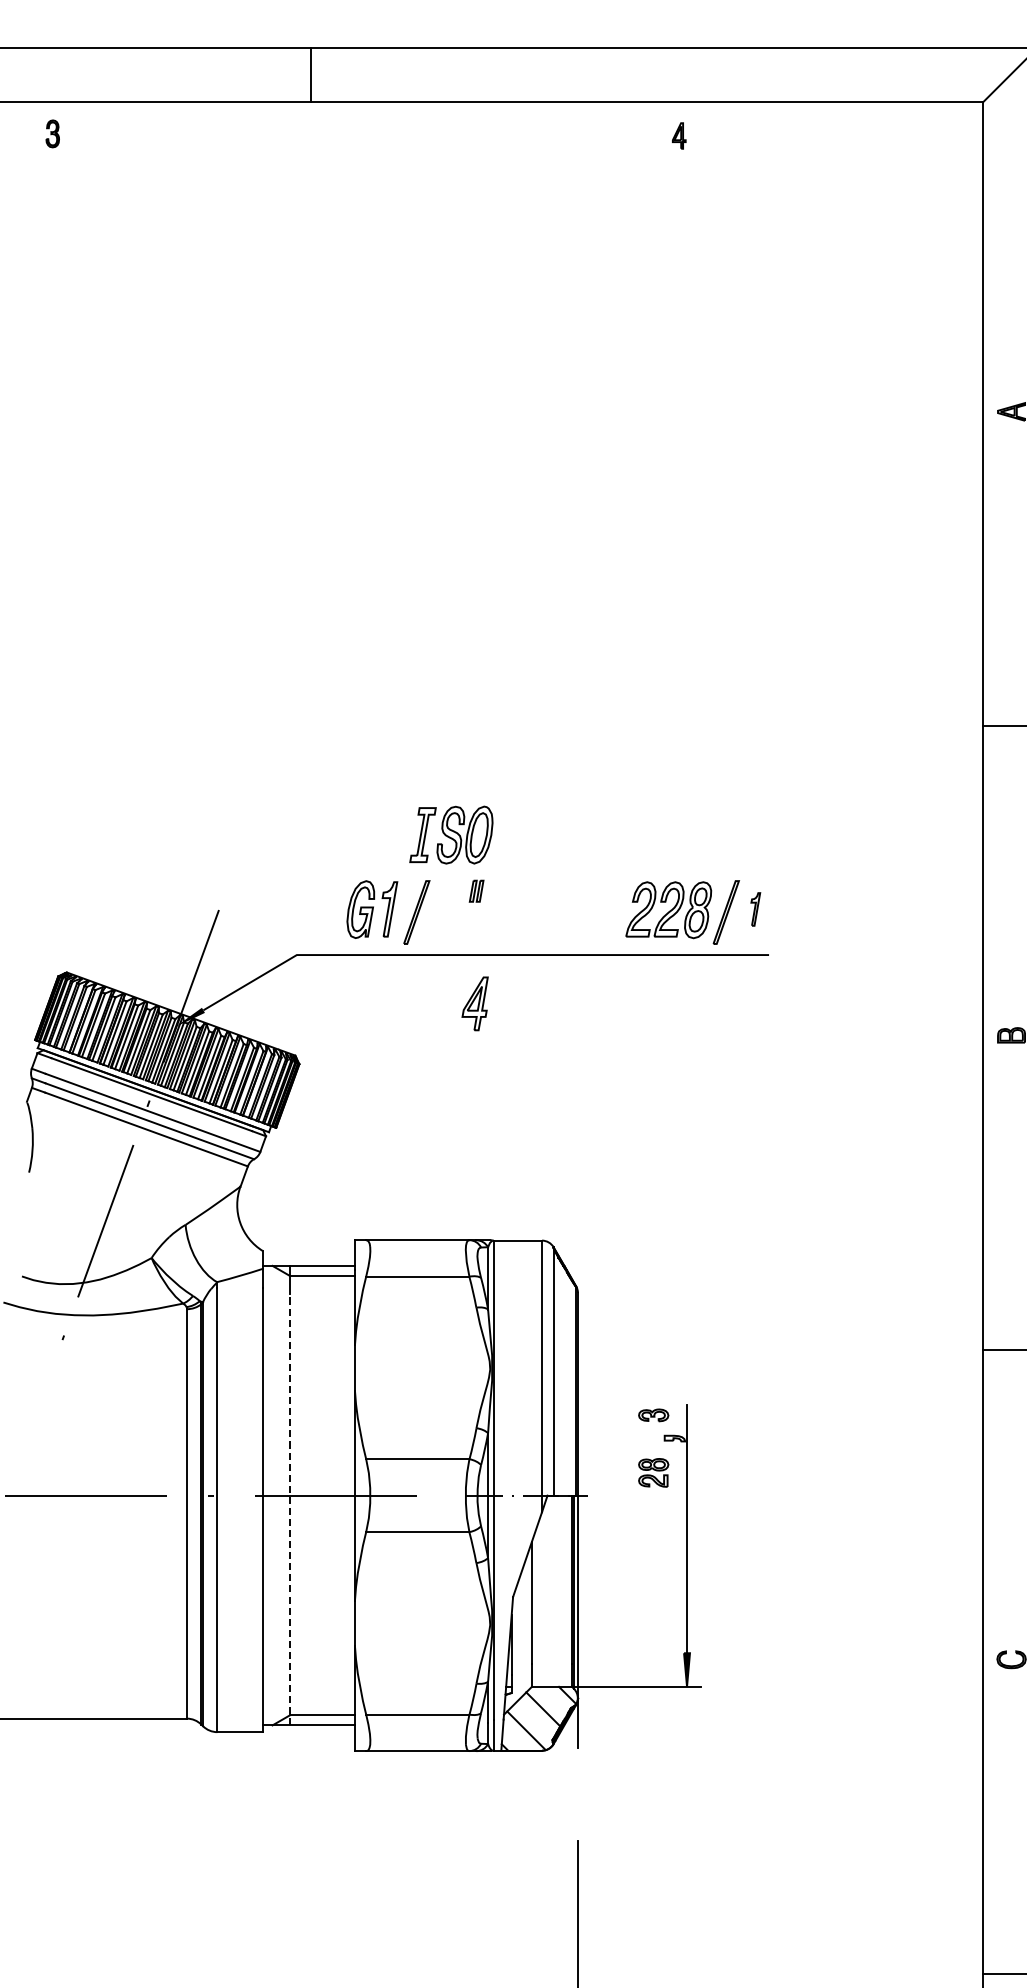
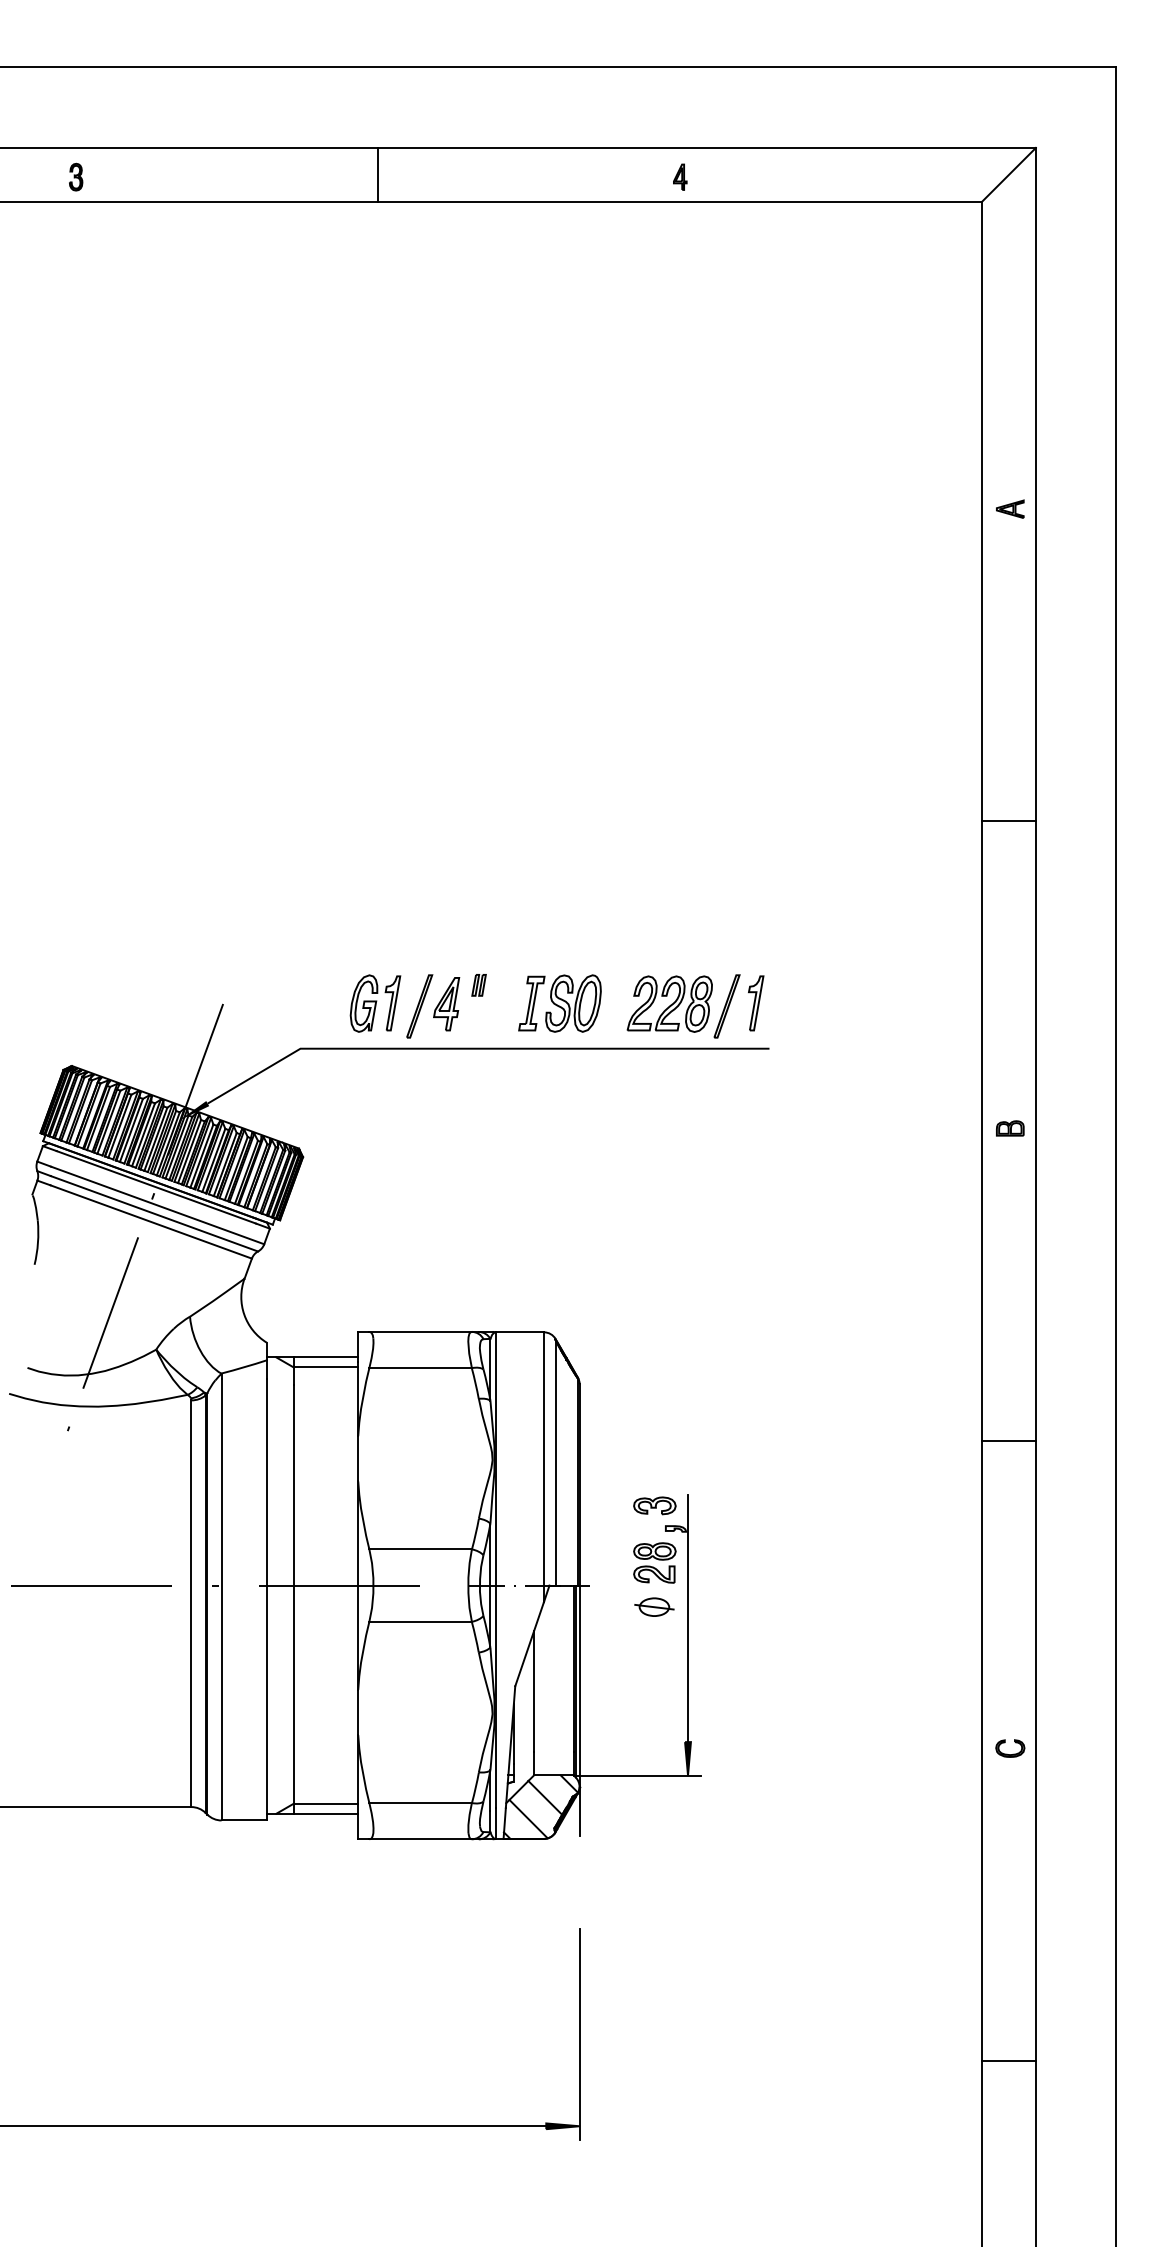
line: (310, 74) -> (378, 174), moved
part: (53, 133) -> (76, 176), moved
part: (679, 135) -> (680, 176), moved
part: (450, 835) -> (559, 1003), moved
part: (755, 909) -> (756, 1003), size x1.67
part: (475, 1004) -> (446, 1004), moved
part: (653, 1414) -> (654, 1505), size x1.43
part: (653, 1472) -> (654, 1562), size x1.43
line: (289, 1509) -> (293, 1599), dashed -> solid
part: (653, 1516) -> (654, 1606), added

